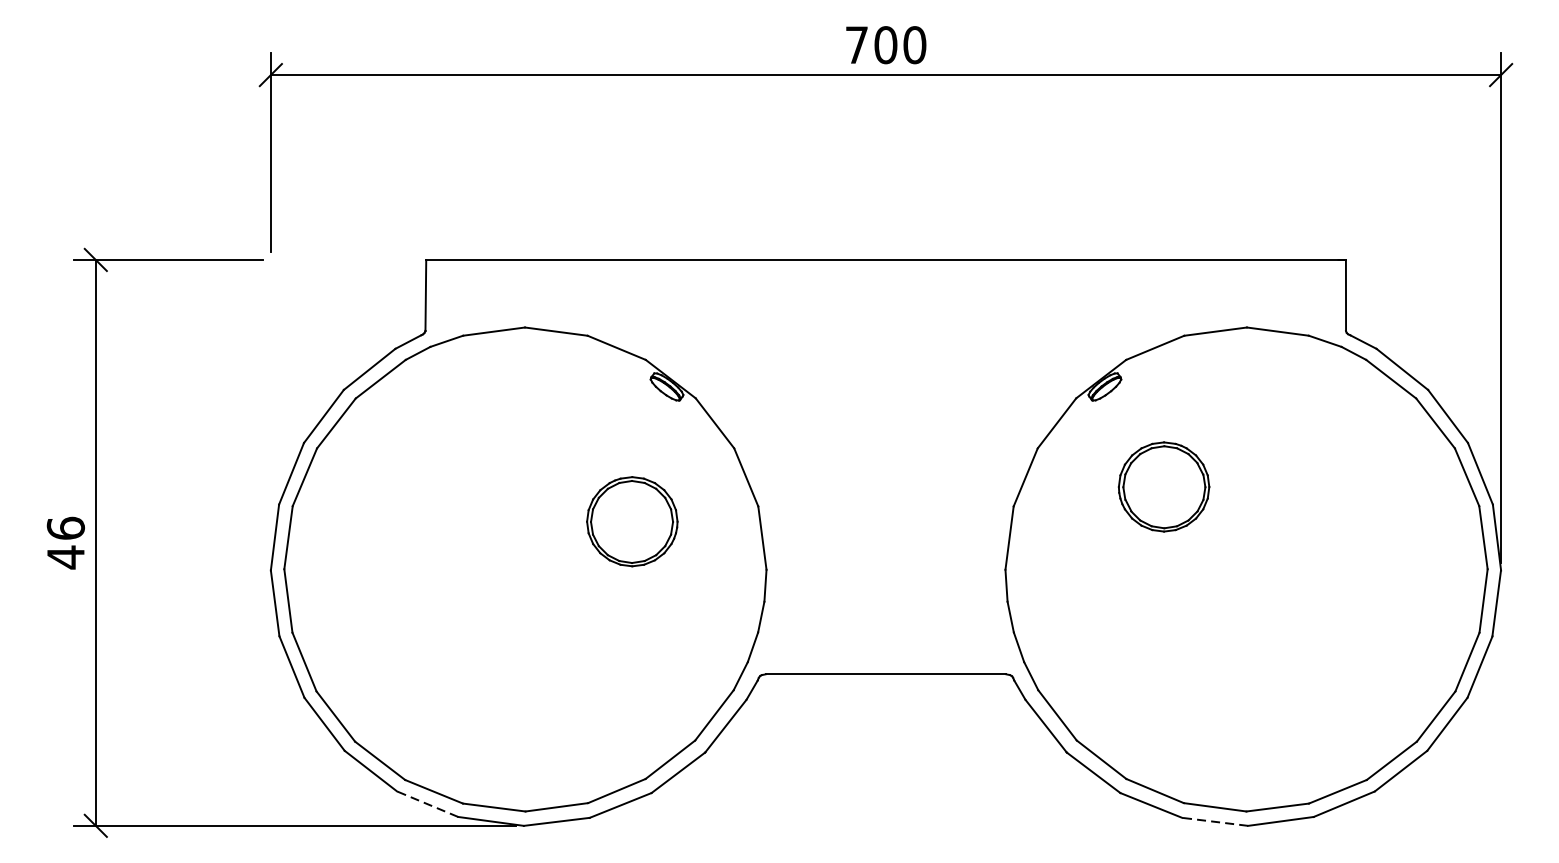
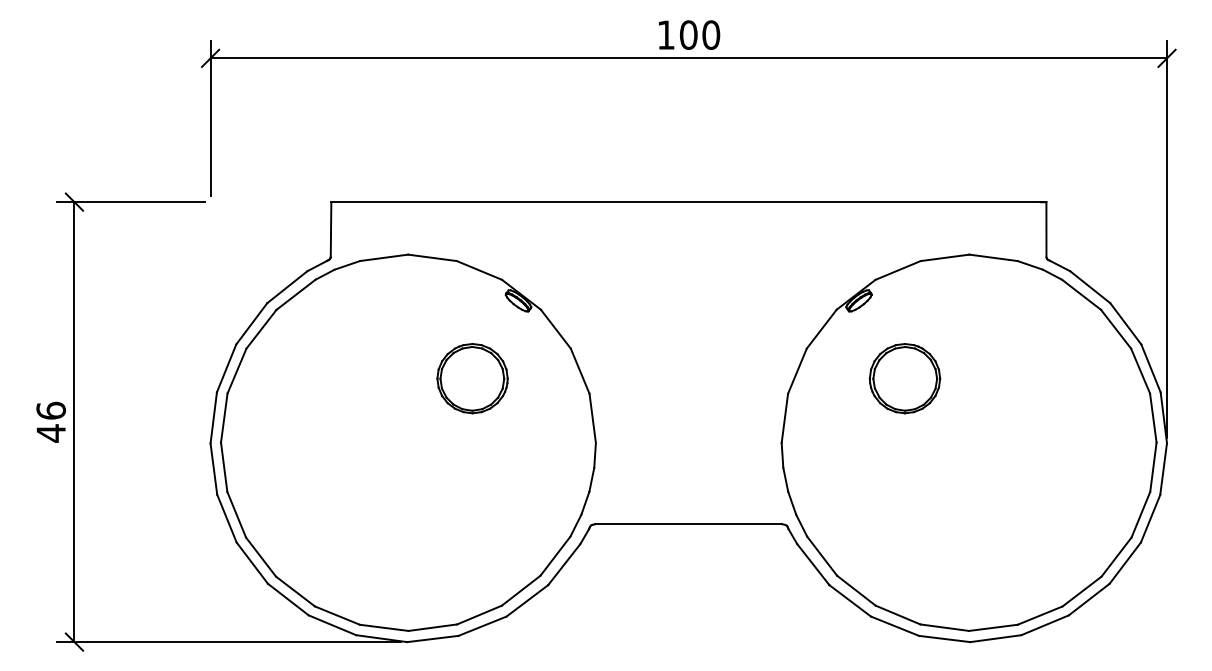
text: (857, 44) -> (666, 34), 700 -> 100
part: (632, 521) -> (472, 378), moved
line: (427, 804) -> (332, 625), dashed -> solid
line: (1214, 822) -> (944, 639), dashed -> solid

